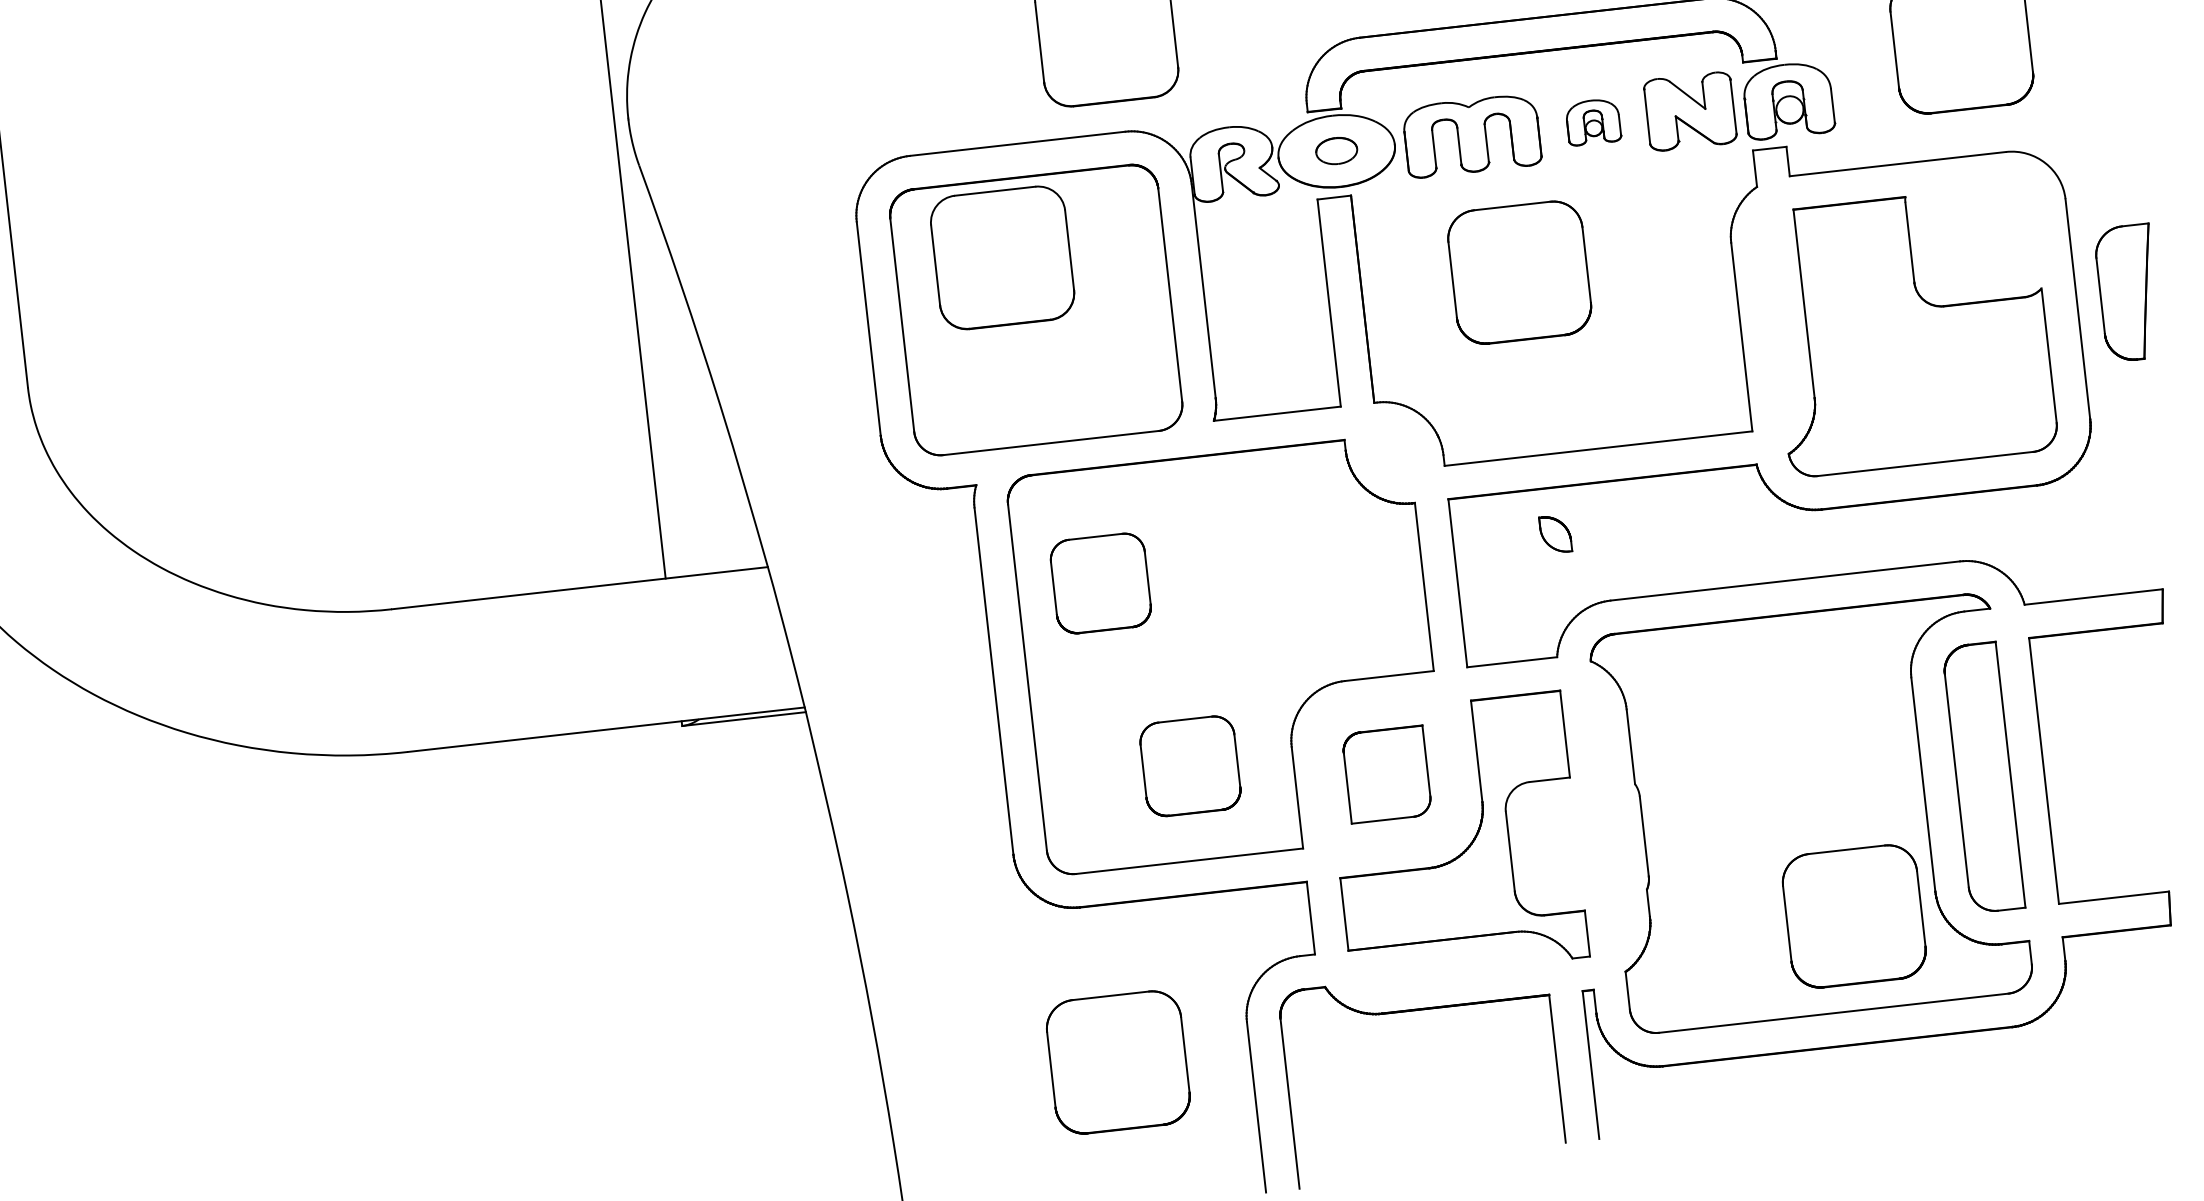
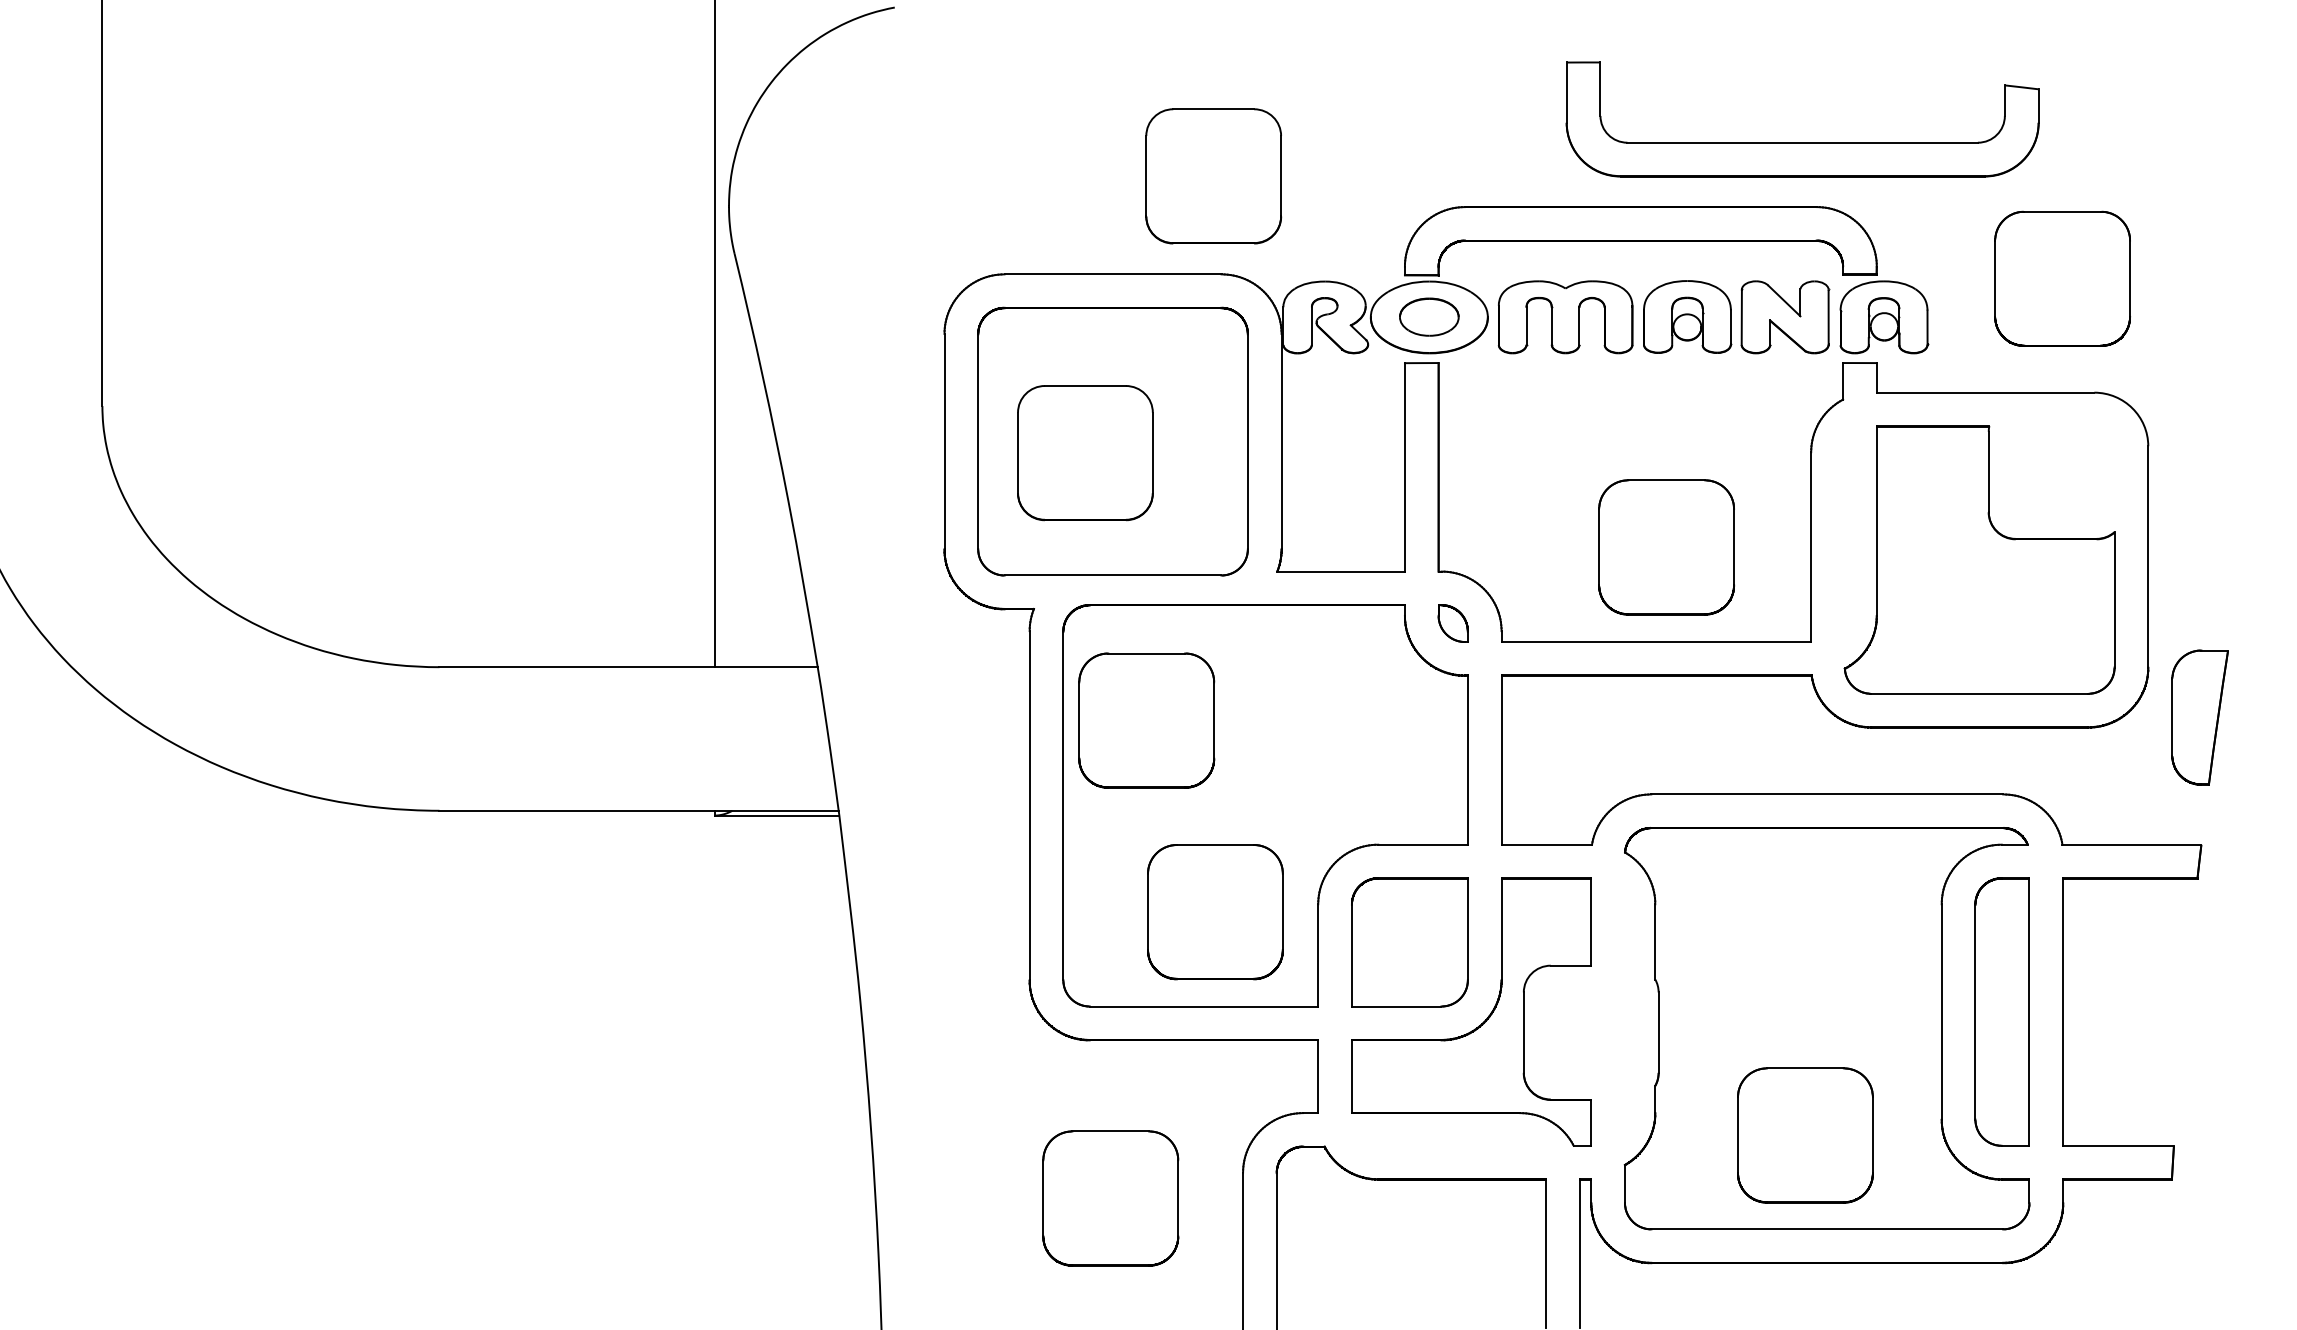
part: (1593, 121) -> (1687, 316), size x1.67
part: (1336, 150) -> (1429, 316), size x1.43
part: (1002, 258) -> (1085, 453), moved
part: (1519, 272) -> (1666, 547), moved
part: (2127, 293) -> (2199, 717), moved
part: (1554, 534) -> (1452, 623), moved
part: (1100, 583) -> (1146, 720), size x1.43
part: (1190, 766) -> (1215, 912), size x1.43
part: (1386, 774) -> (1409, 942), size x1.43
part: (1854, 916) -> (1805, 1135), moved

